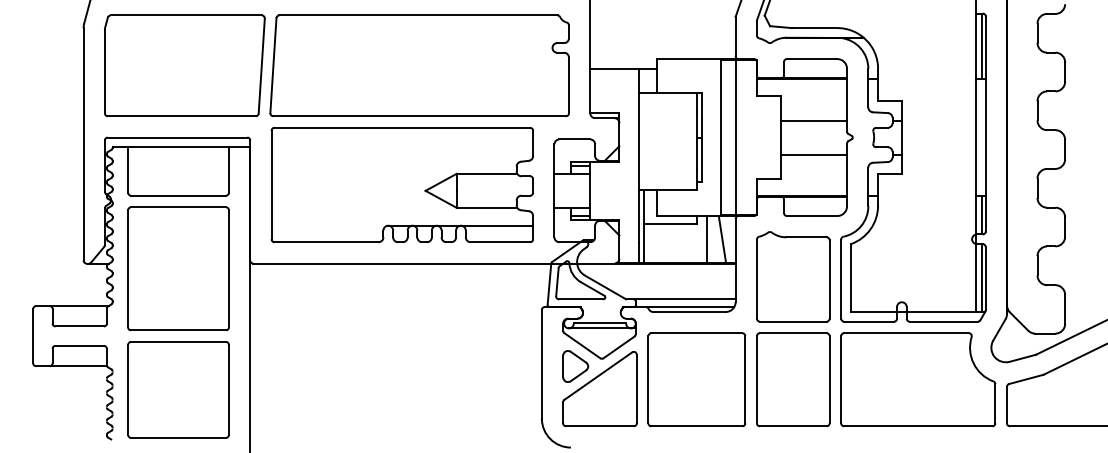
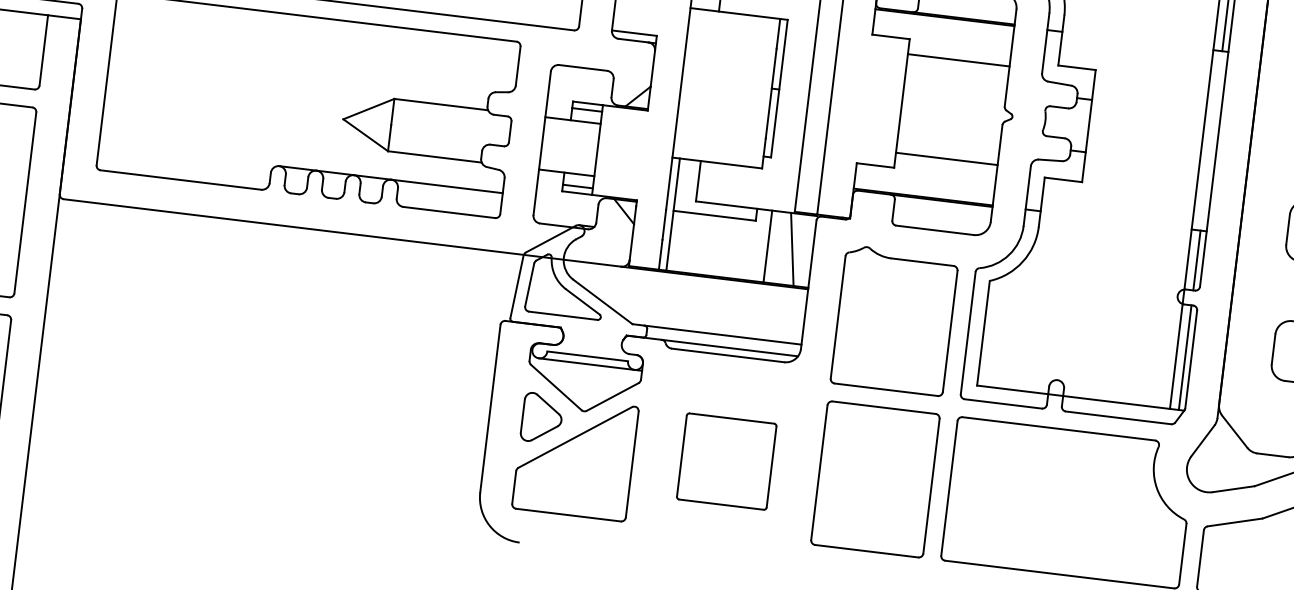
line: (814, 120) -> (959, 60), moved
line: (814, 154) -> (947, 158), moved
part: (696, 379) -> (726, 460), size x0.6

